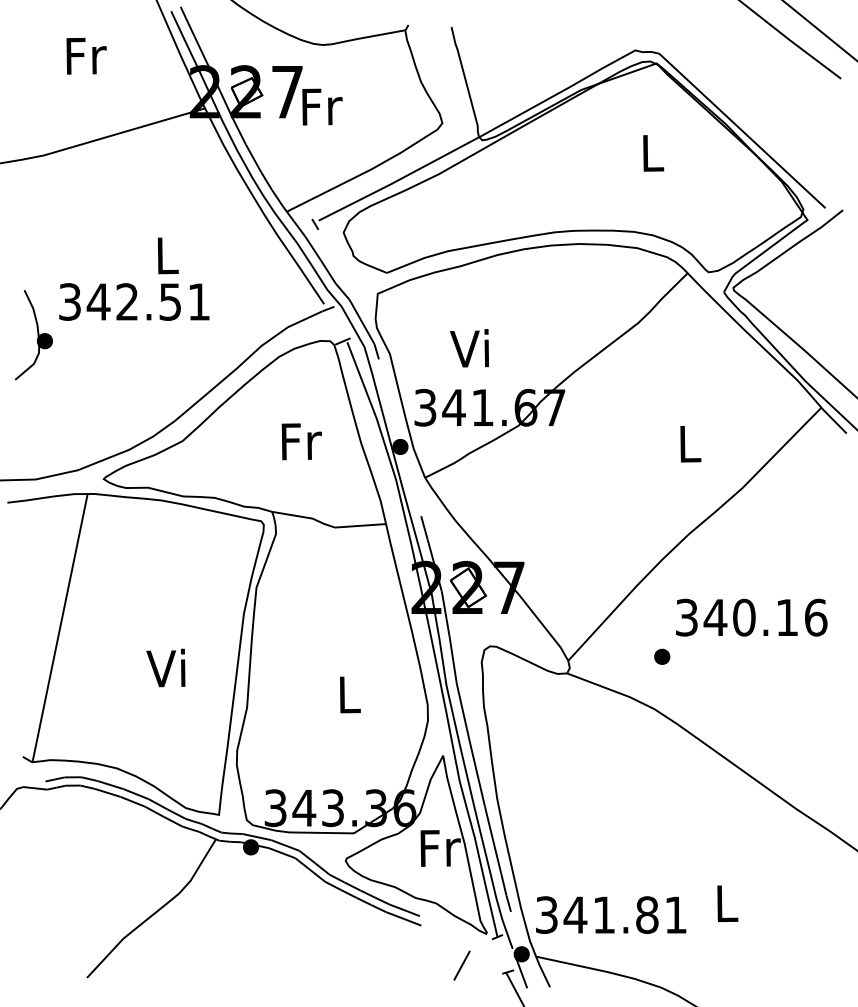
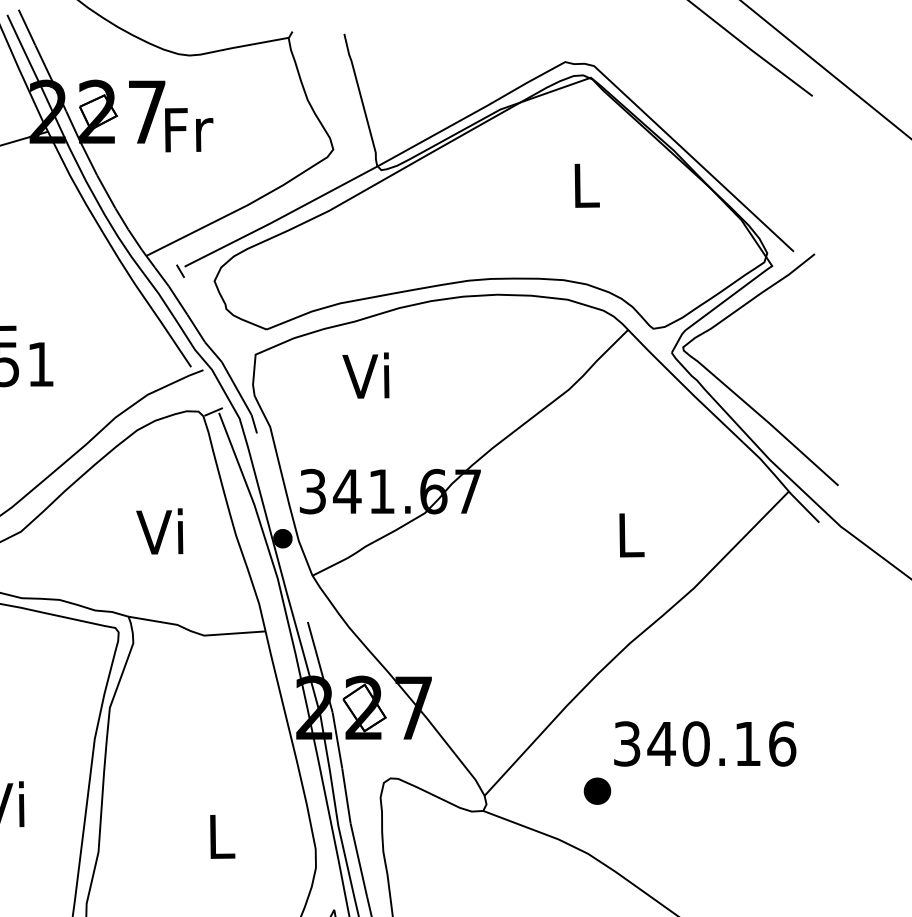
text: (469, 348) -> (365, 375), moved
text: (299, 440) -> (161, 530), Fr -> Vi
part: (662, 656) -> (597, 790), size x1.4

